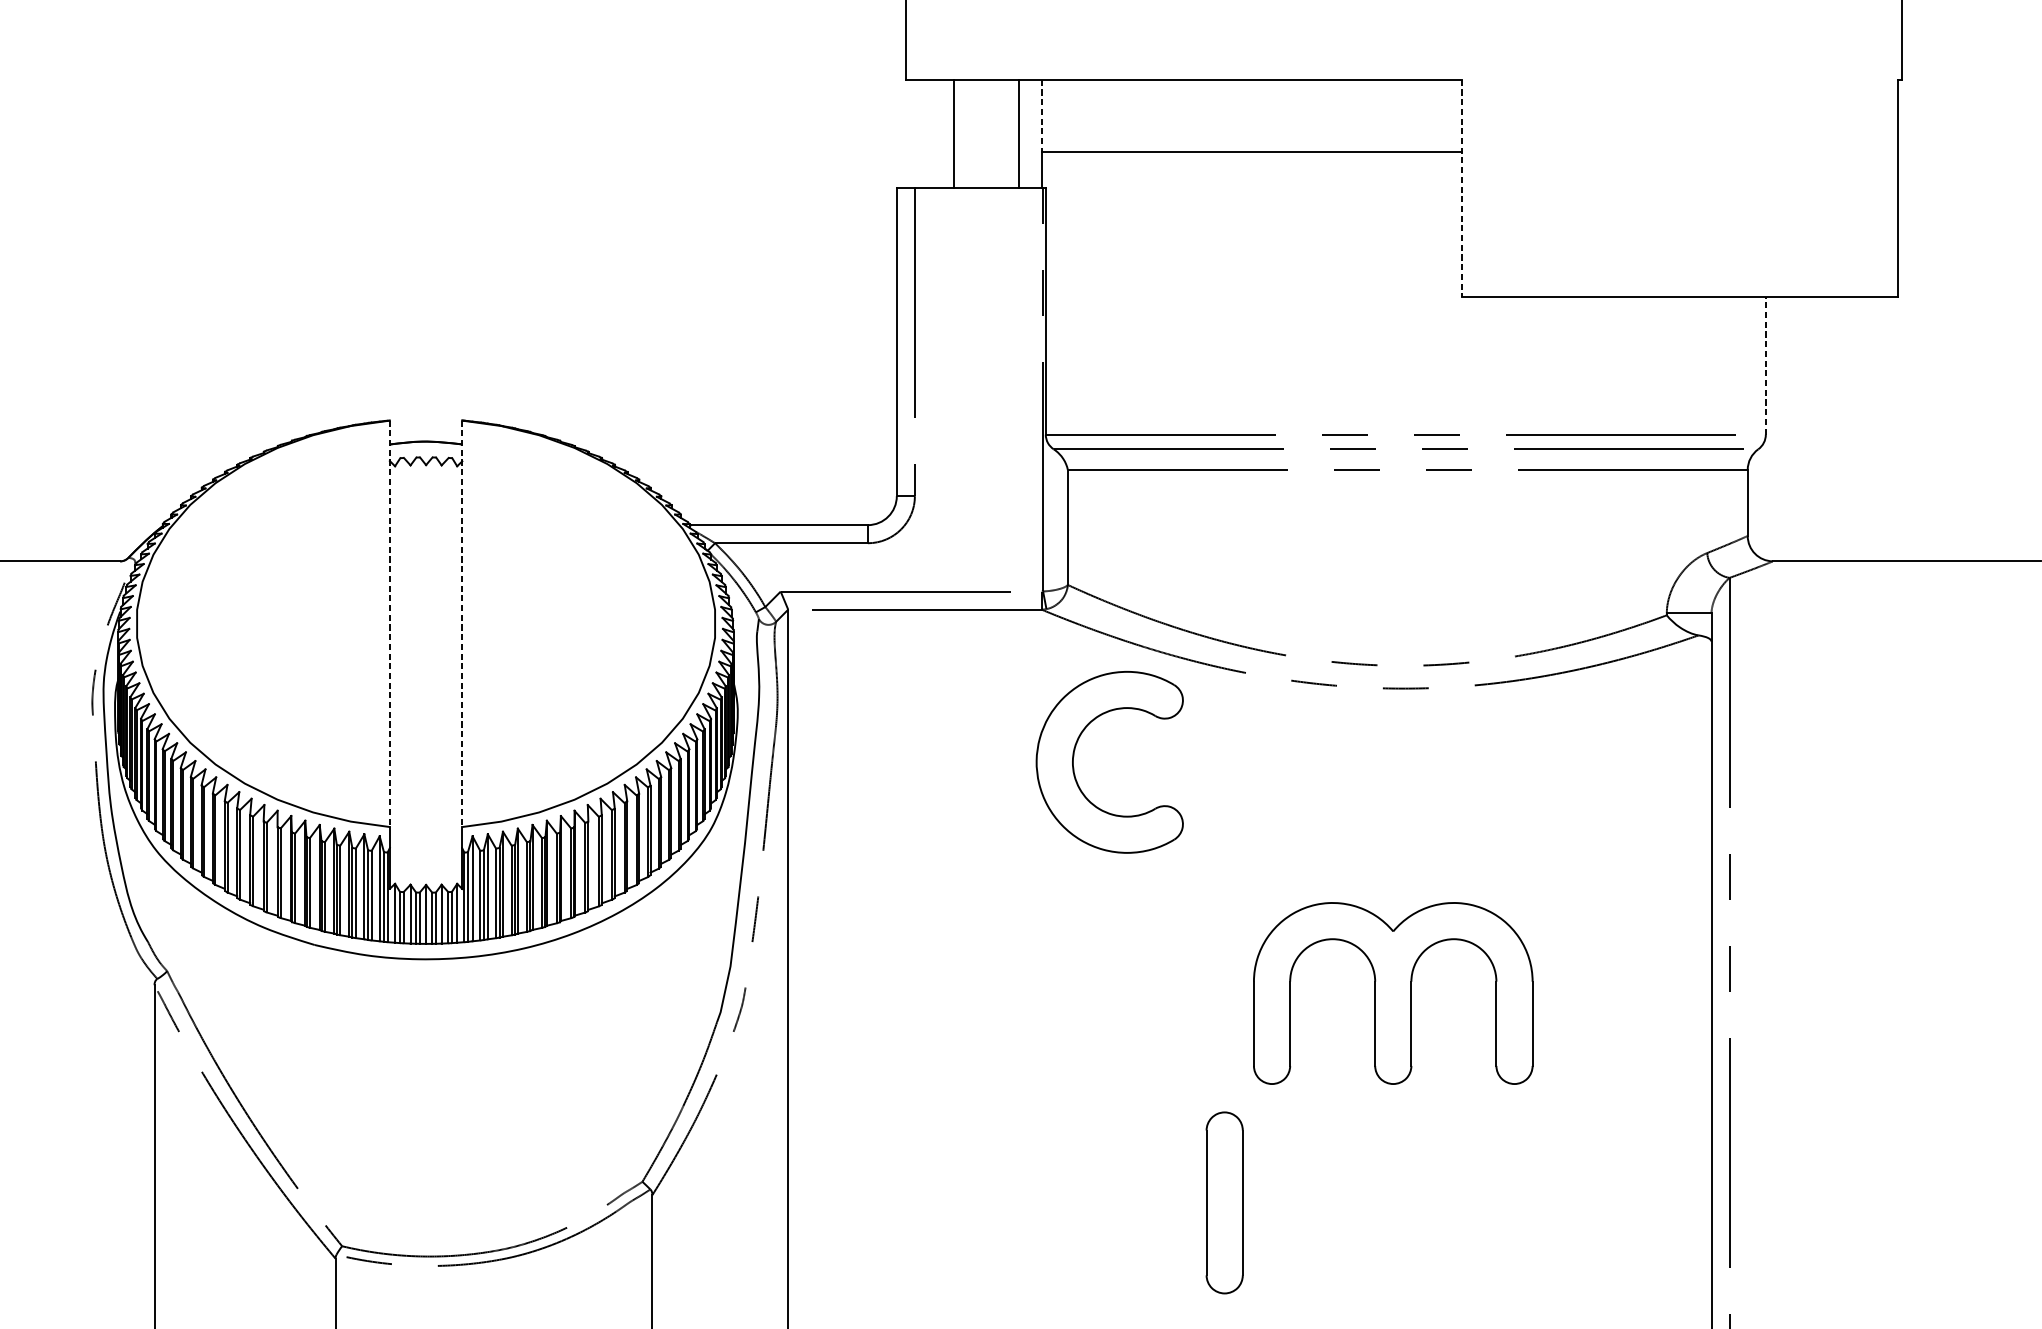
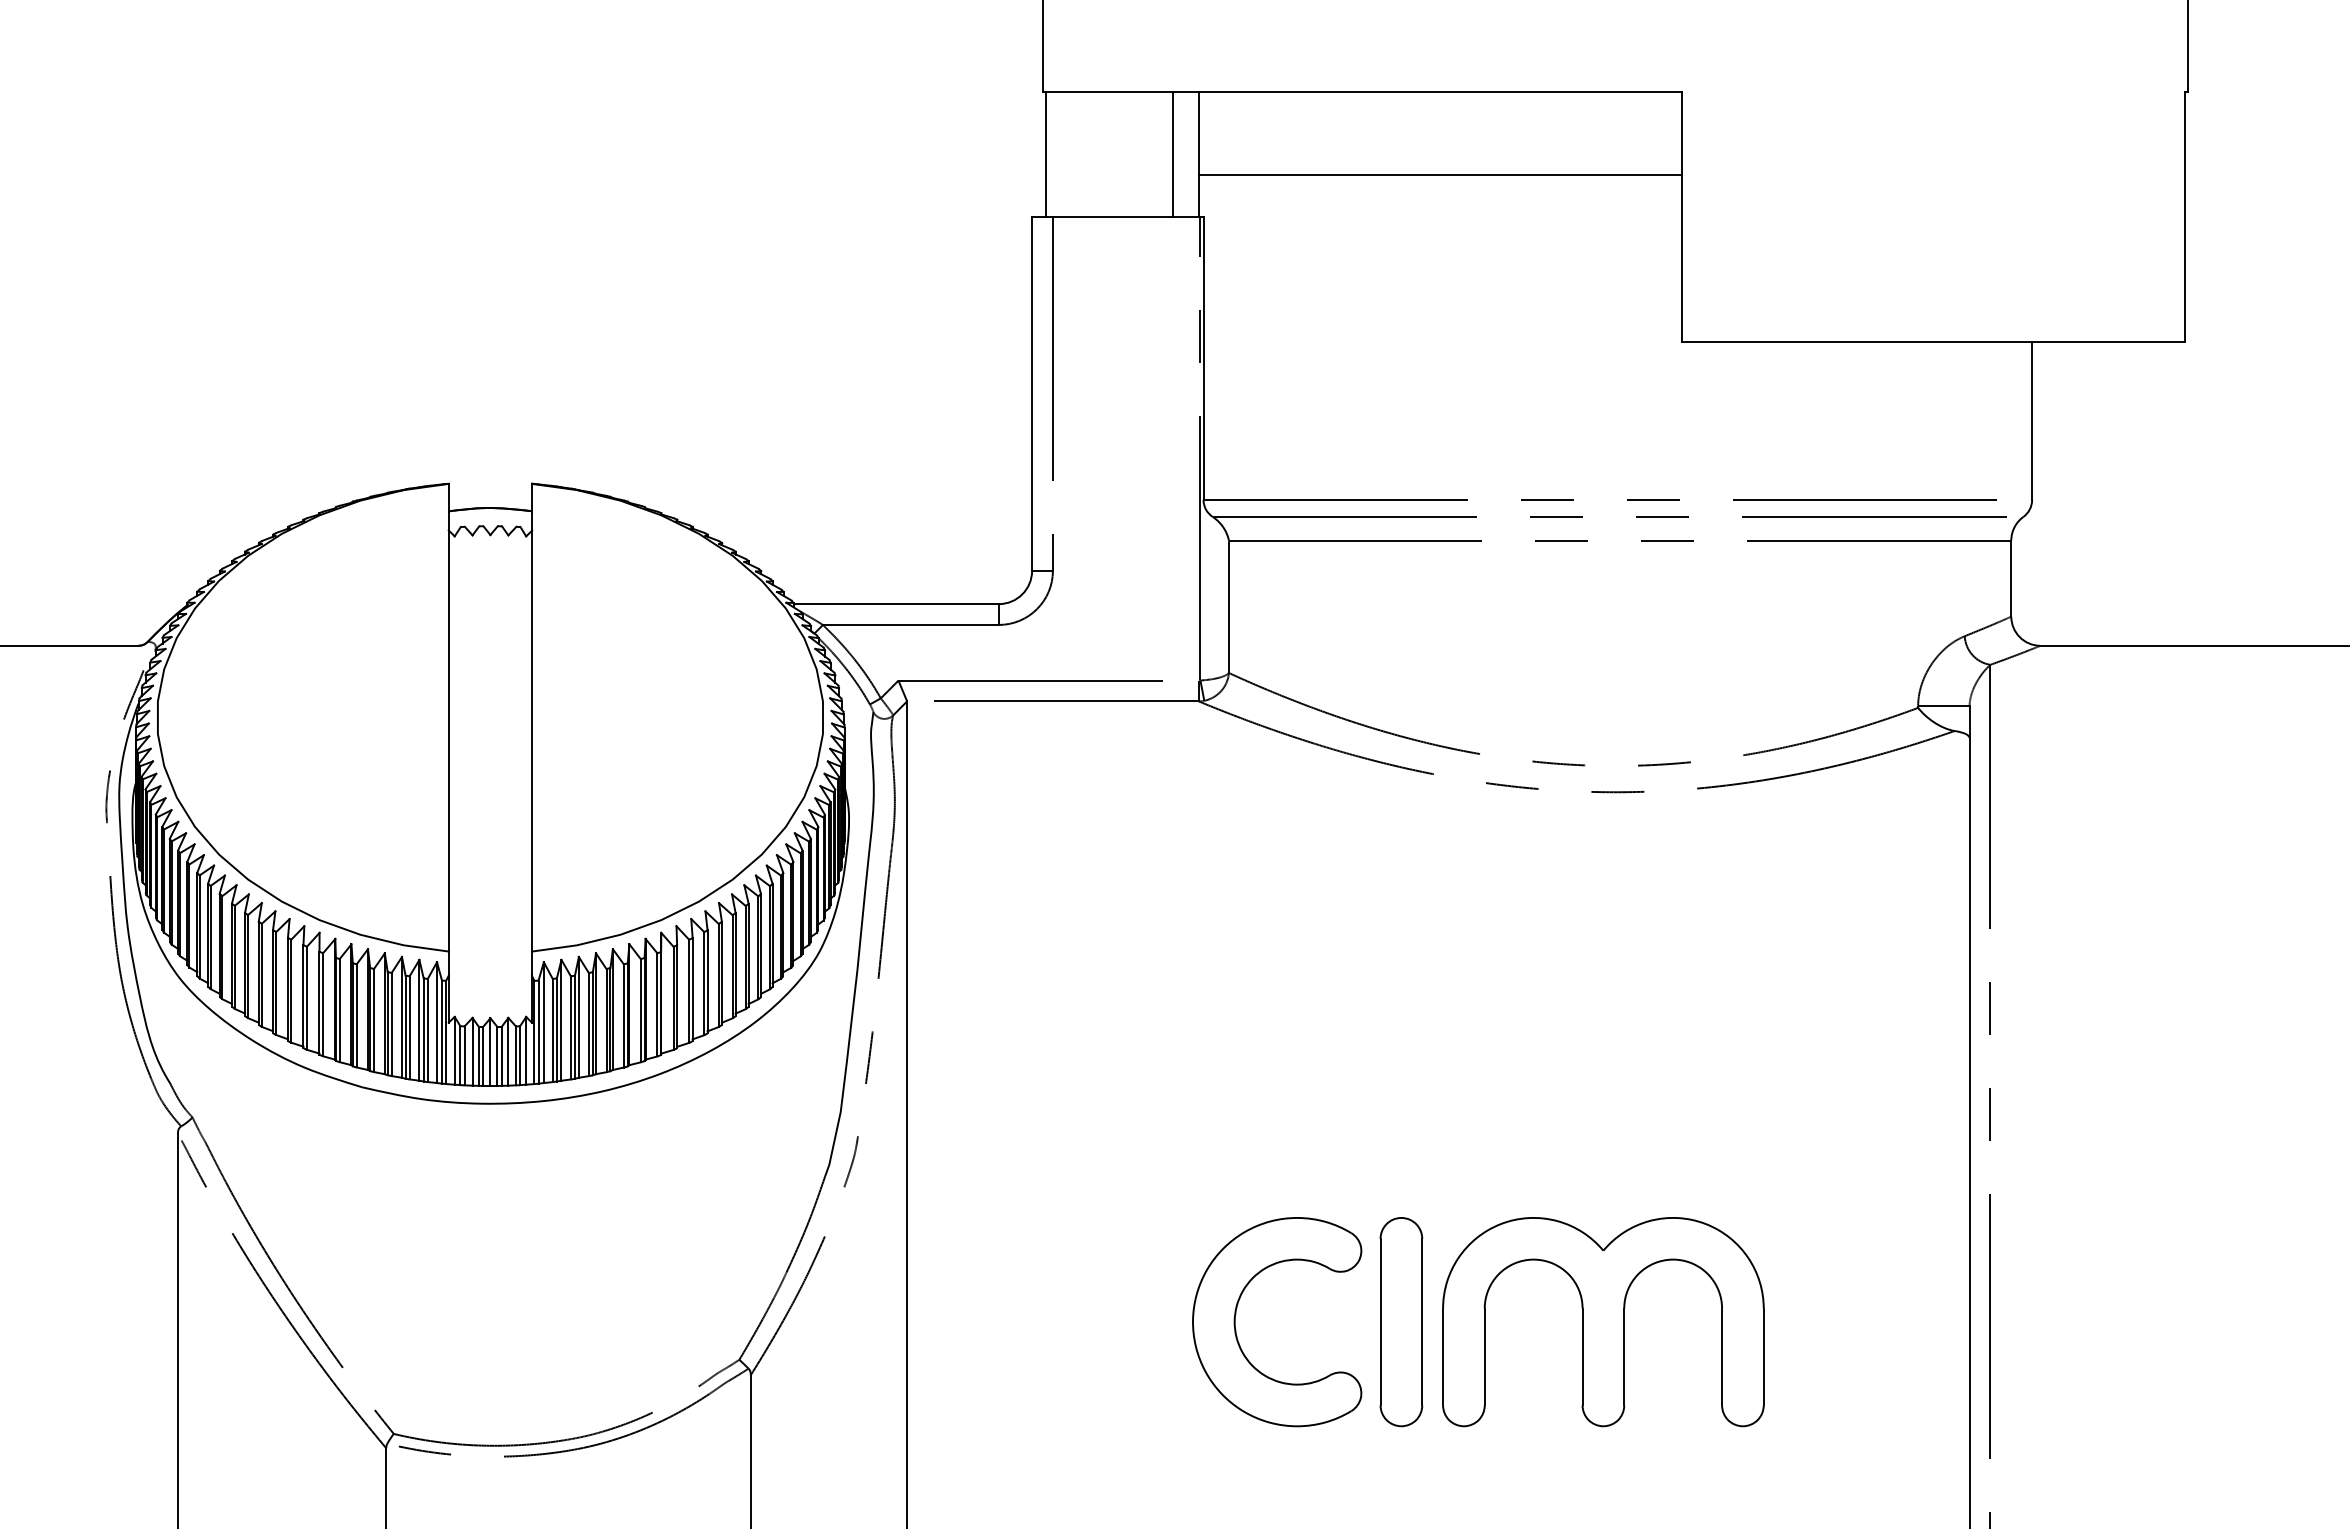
line: (1041, 116) -> (1198, 133), dashed -> solid
line: (953, 133) -> (1046, 153), moved
line: (1462, 189) -> (1682, 217), dashed -> solid
line: (1766, 365) -> (2032, 420), dashed -> solid
line: (389, 623) -> (448, 717), dashed -> solid
line: (462, 623) -> (532, 717), dashed -> solid
part: (1074, 768) -> (1236, 1329), moved
part: (1393, 993) -> (1603, 1322), moved
part: (1224, 1203) -> (1401, 1322), moved

